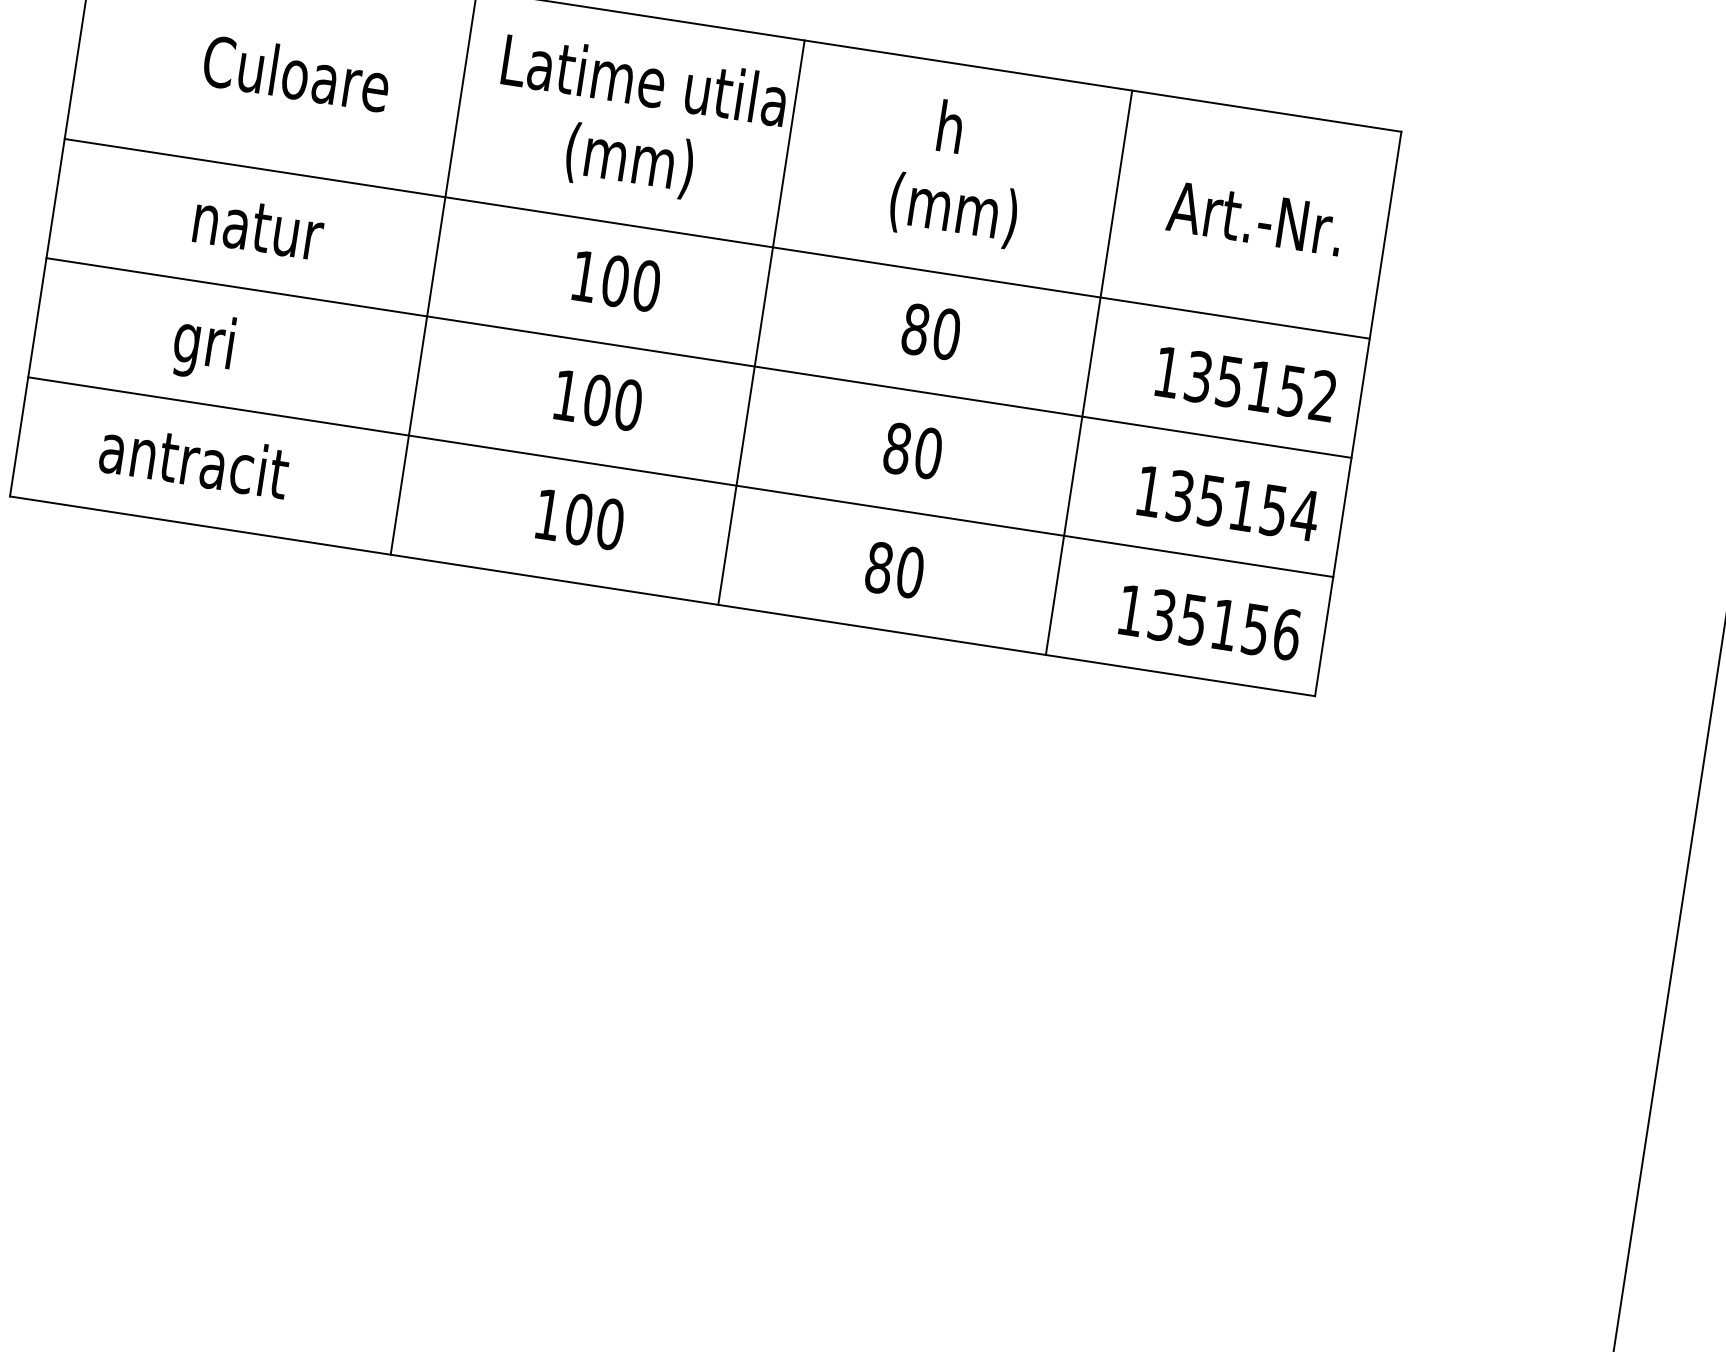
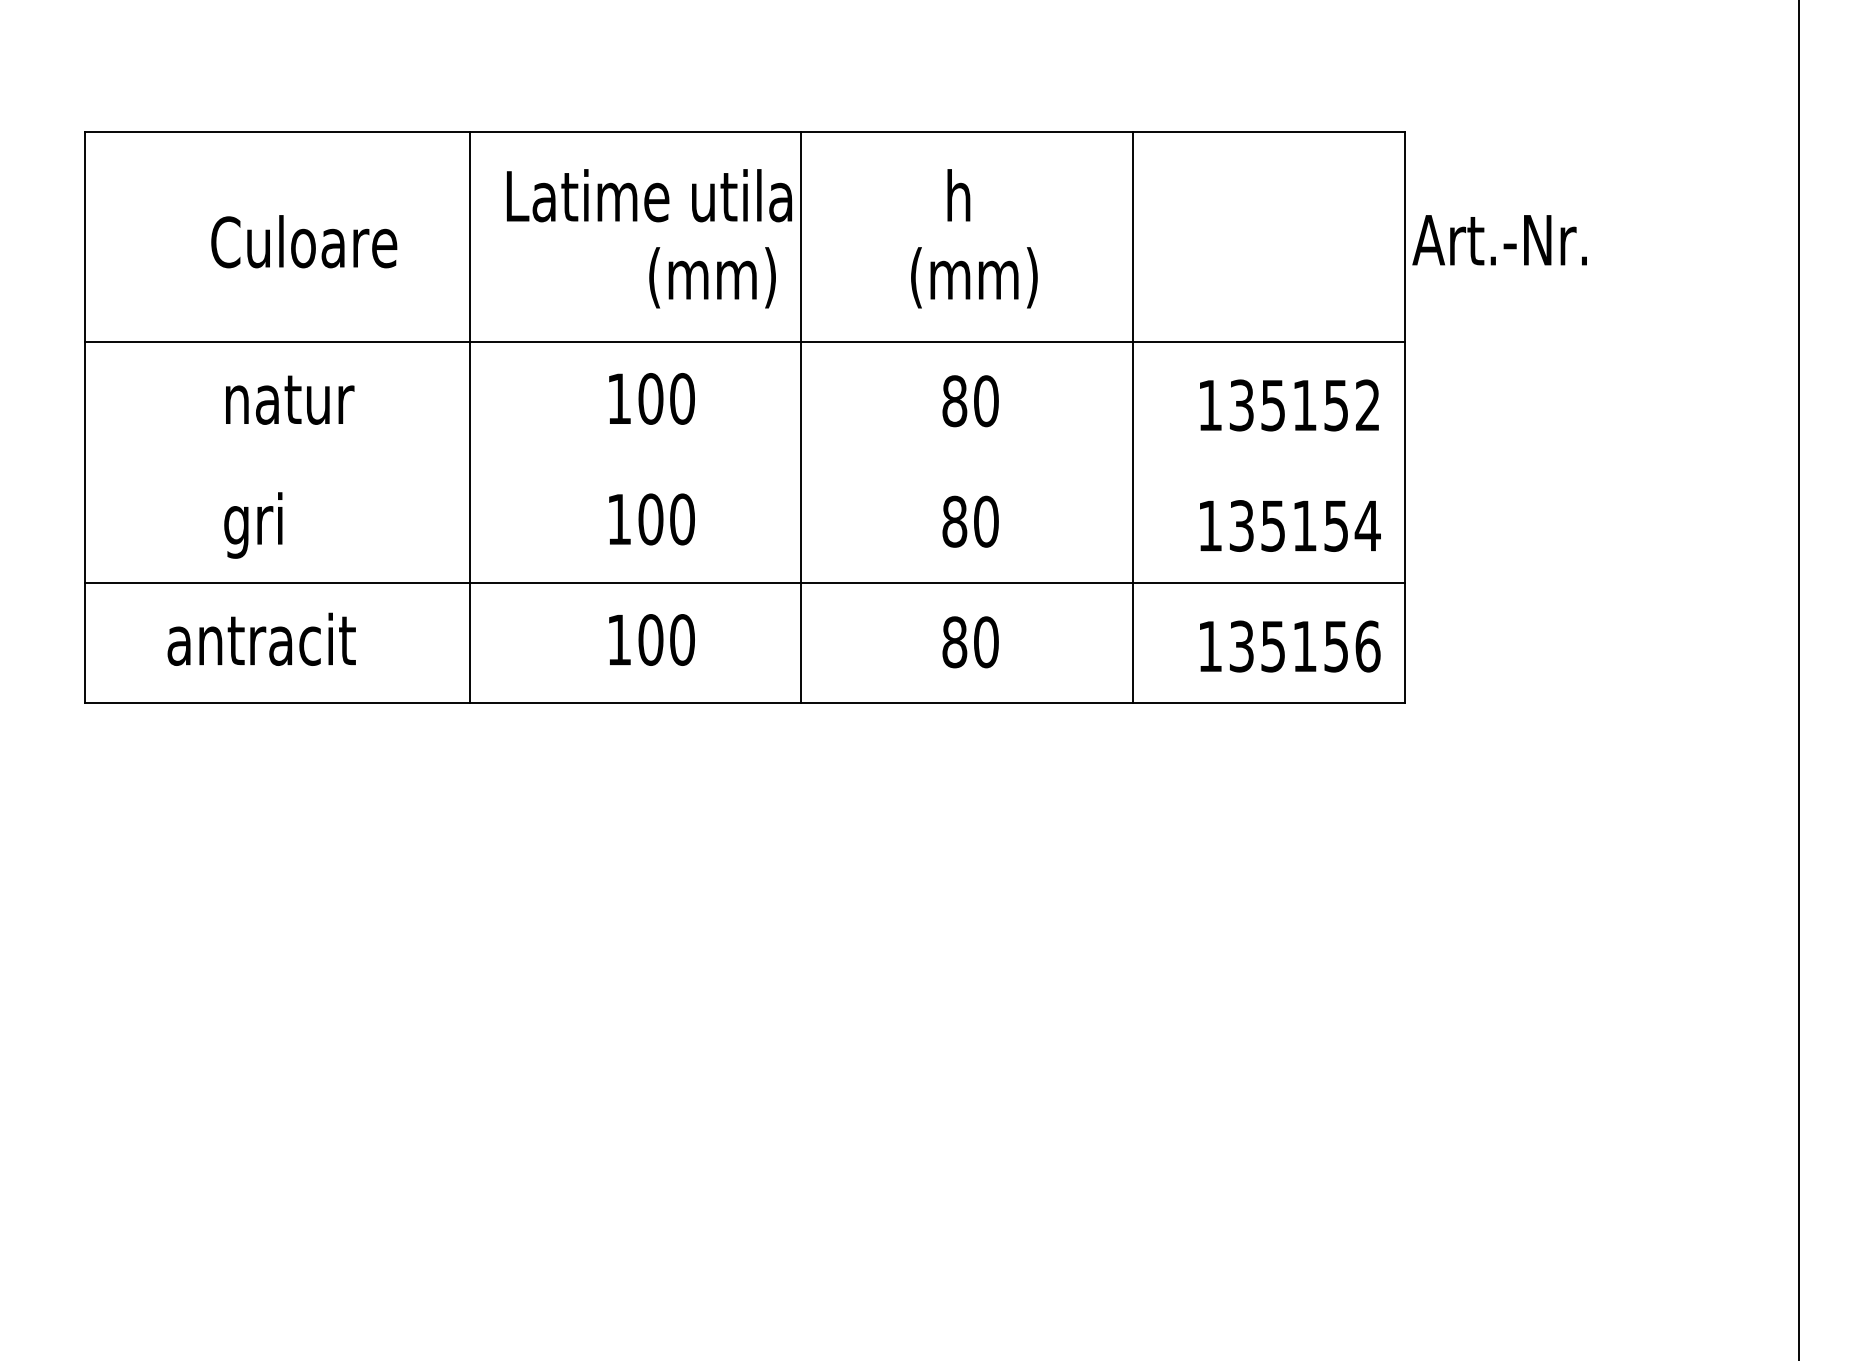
text: (629, 160) -> (712, 277), moved
text: (1254, 218) -> (1499, 240), moved
line: (698, 358) -> (744, 462), removed

